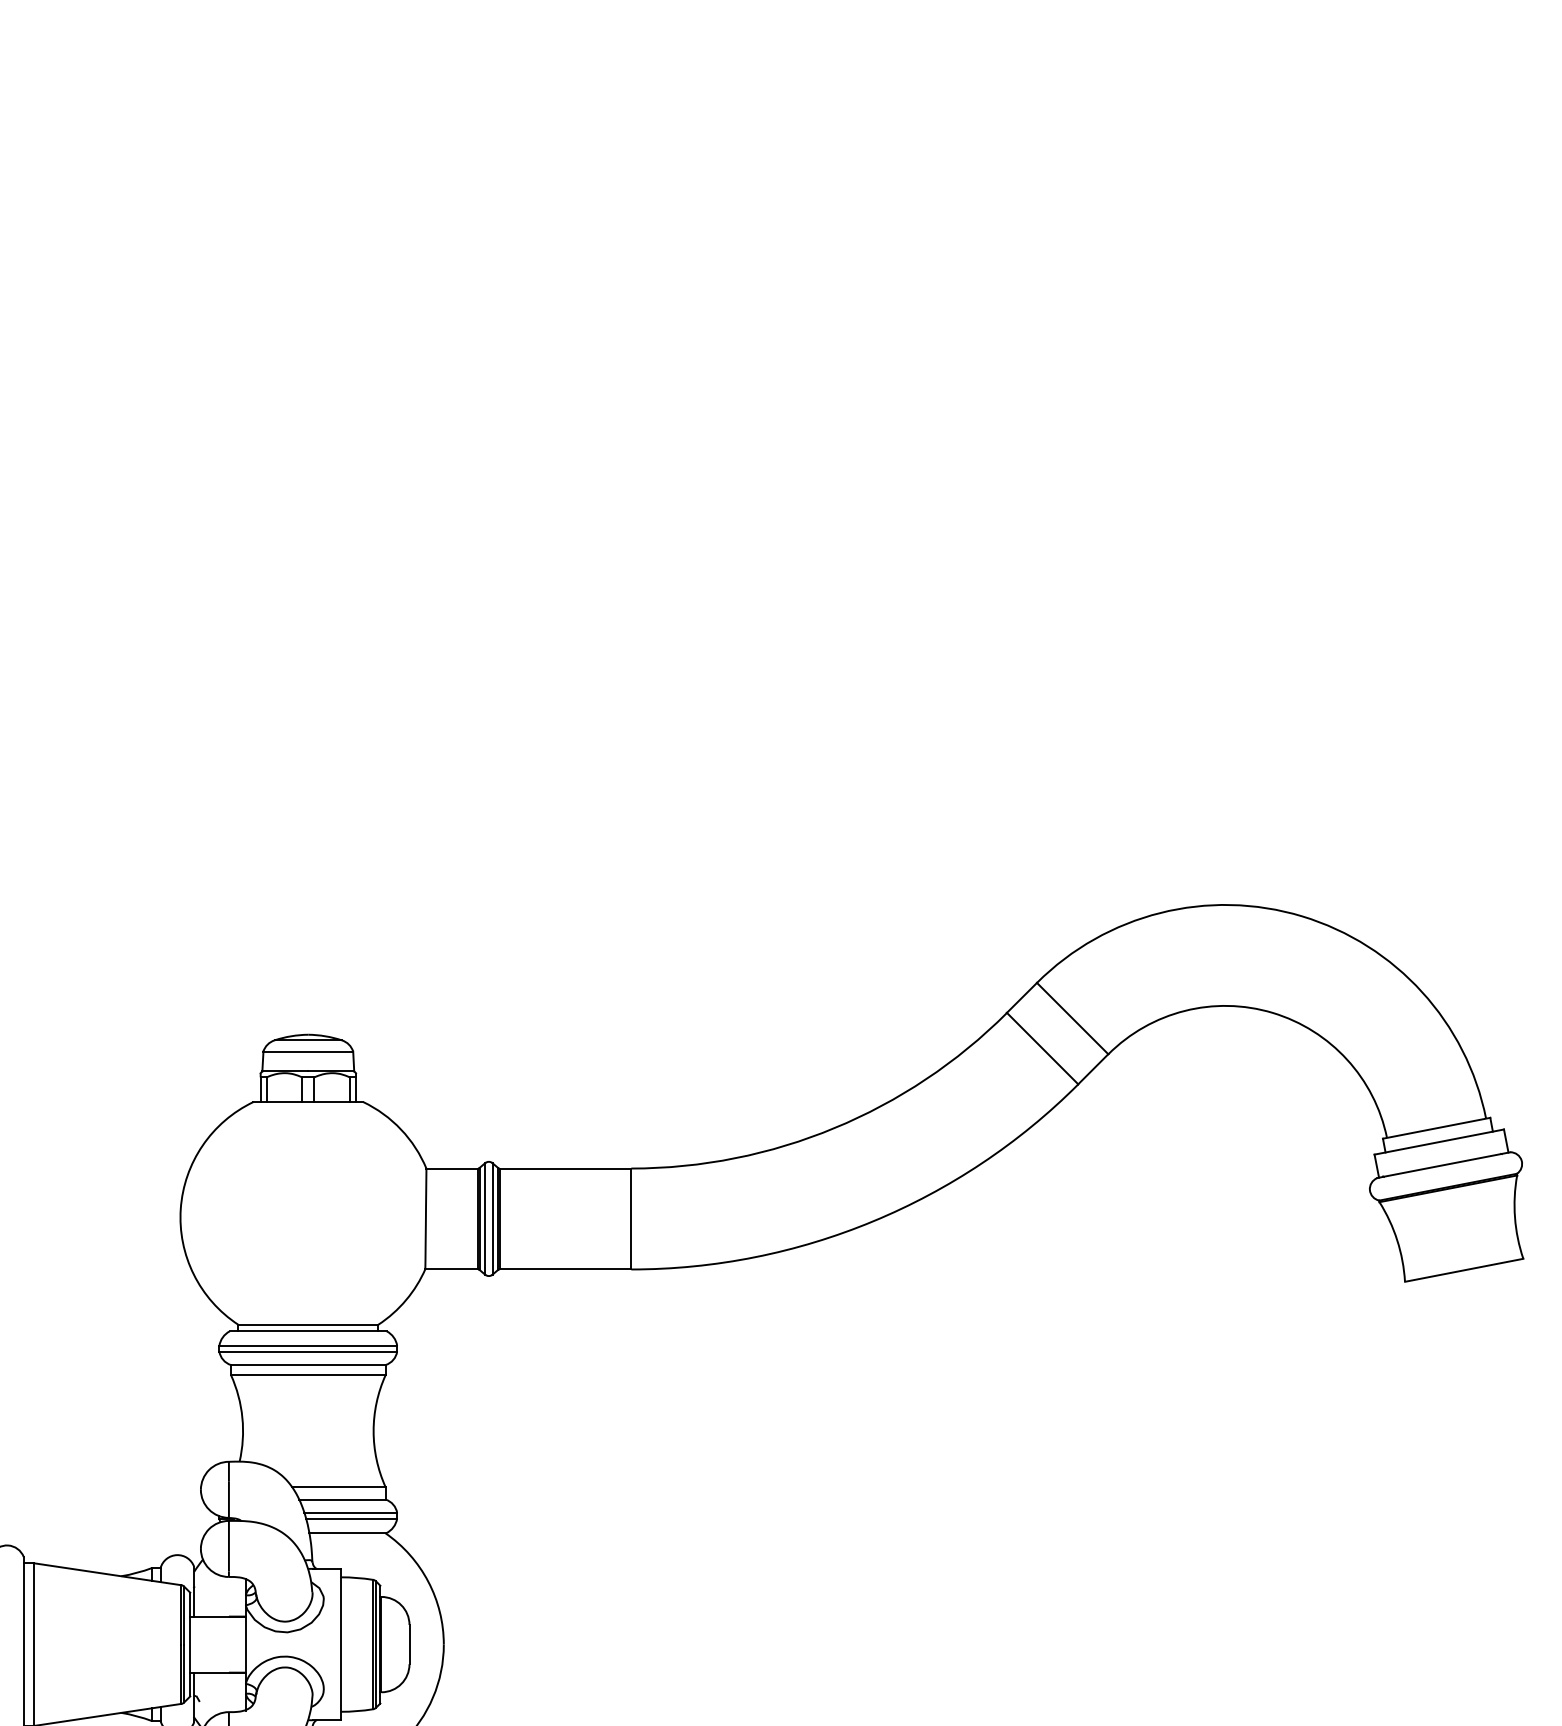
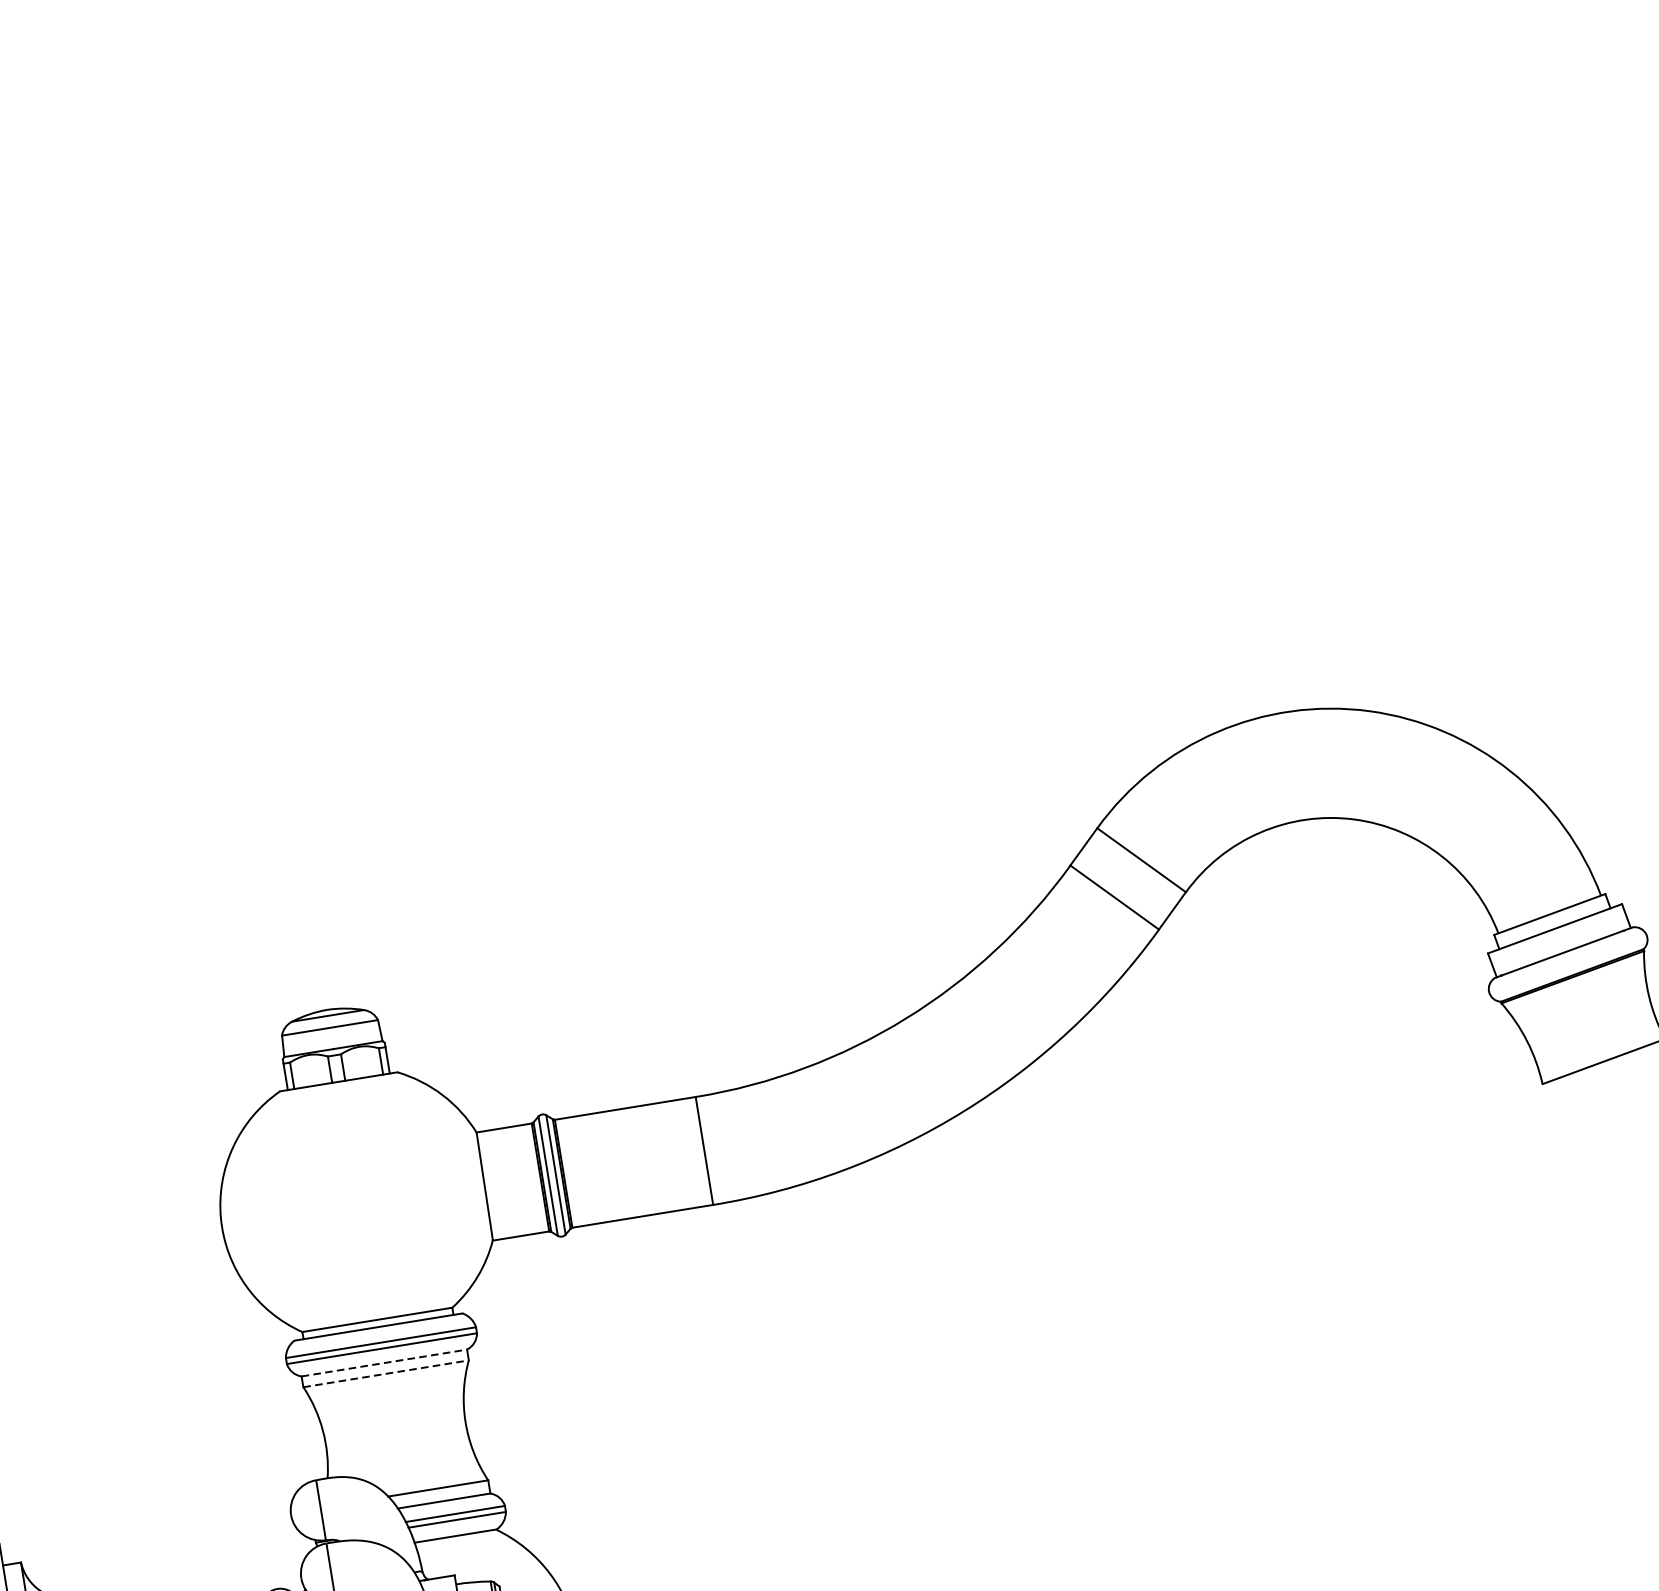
line: (308, 1365) -> (384, 1363), solid -> dashed
line: (308, 1375) -> (386, 1374), solid -> dashed

